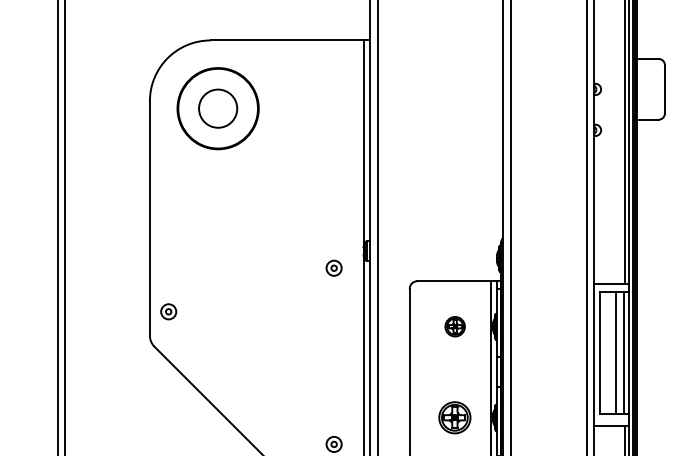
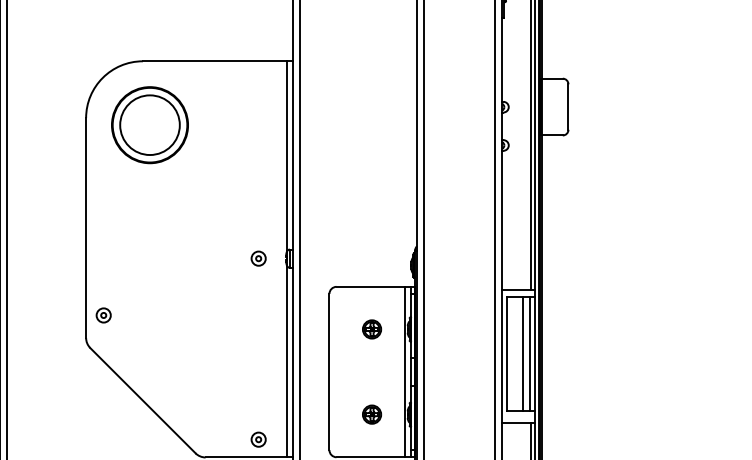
circle: (217, 109) -> (149, 125), size x1.67
part: (333, 268) -> (258, 258), moved
part: (455, 417) -> (372, 414), size x0.62

